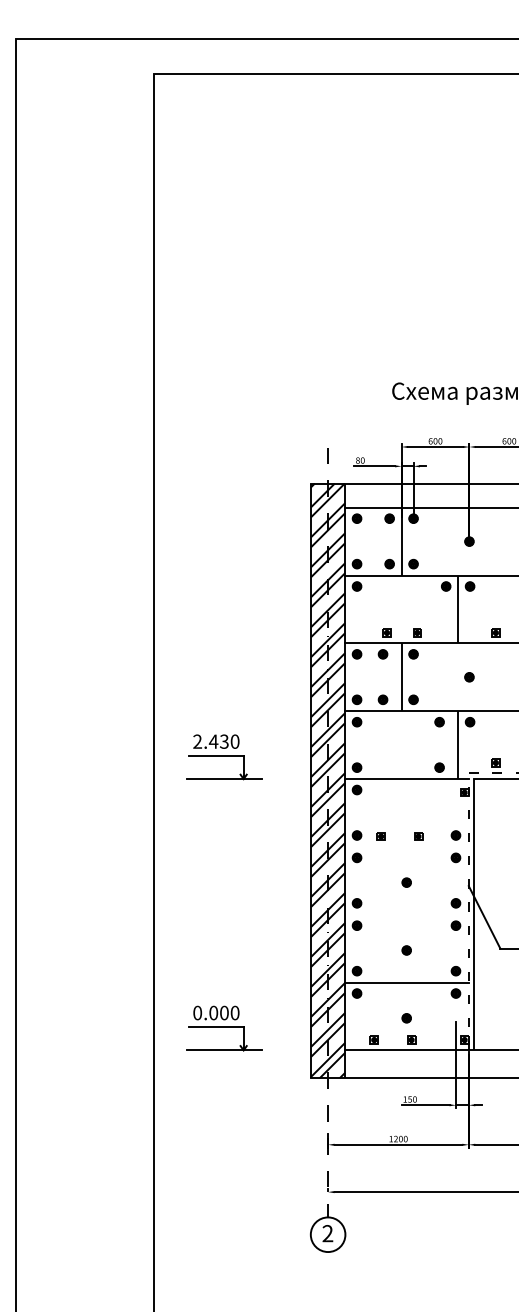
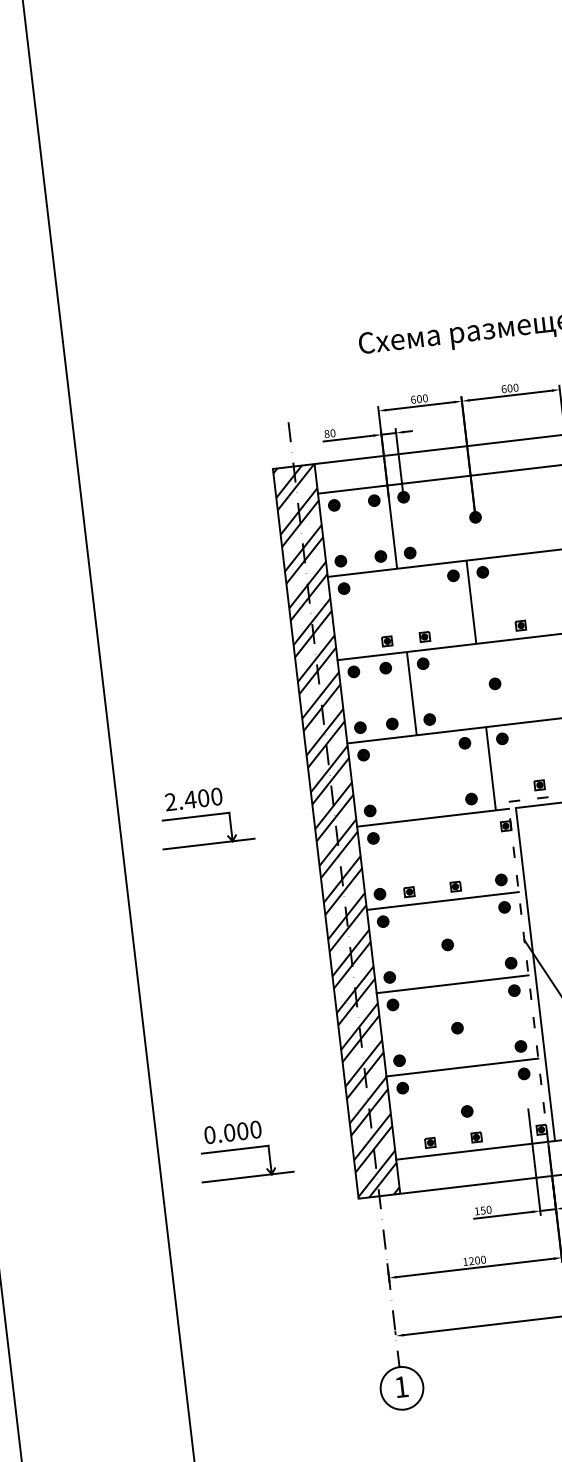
text: (224, 741) -> (203, 797), 2.430 -> 2.400
line: (406, 846) -> (442, 900), added
line: (406, 914) -> (452, 984), added
text: (327, 1233) -> (401, 1386), 2 -> 1

